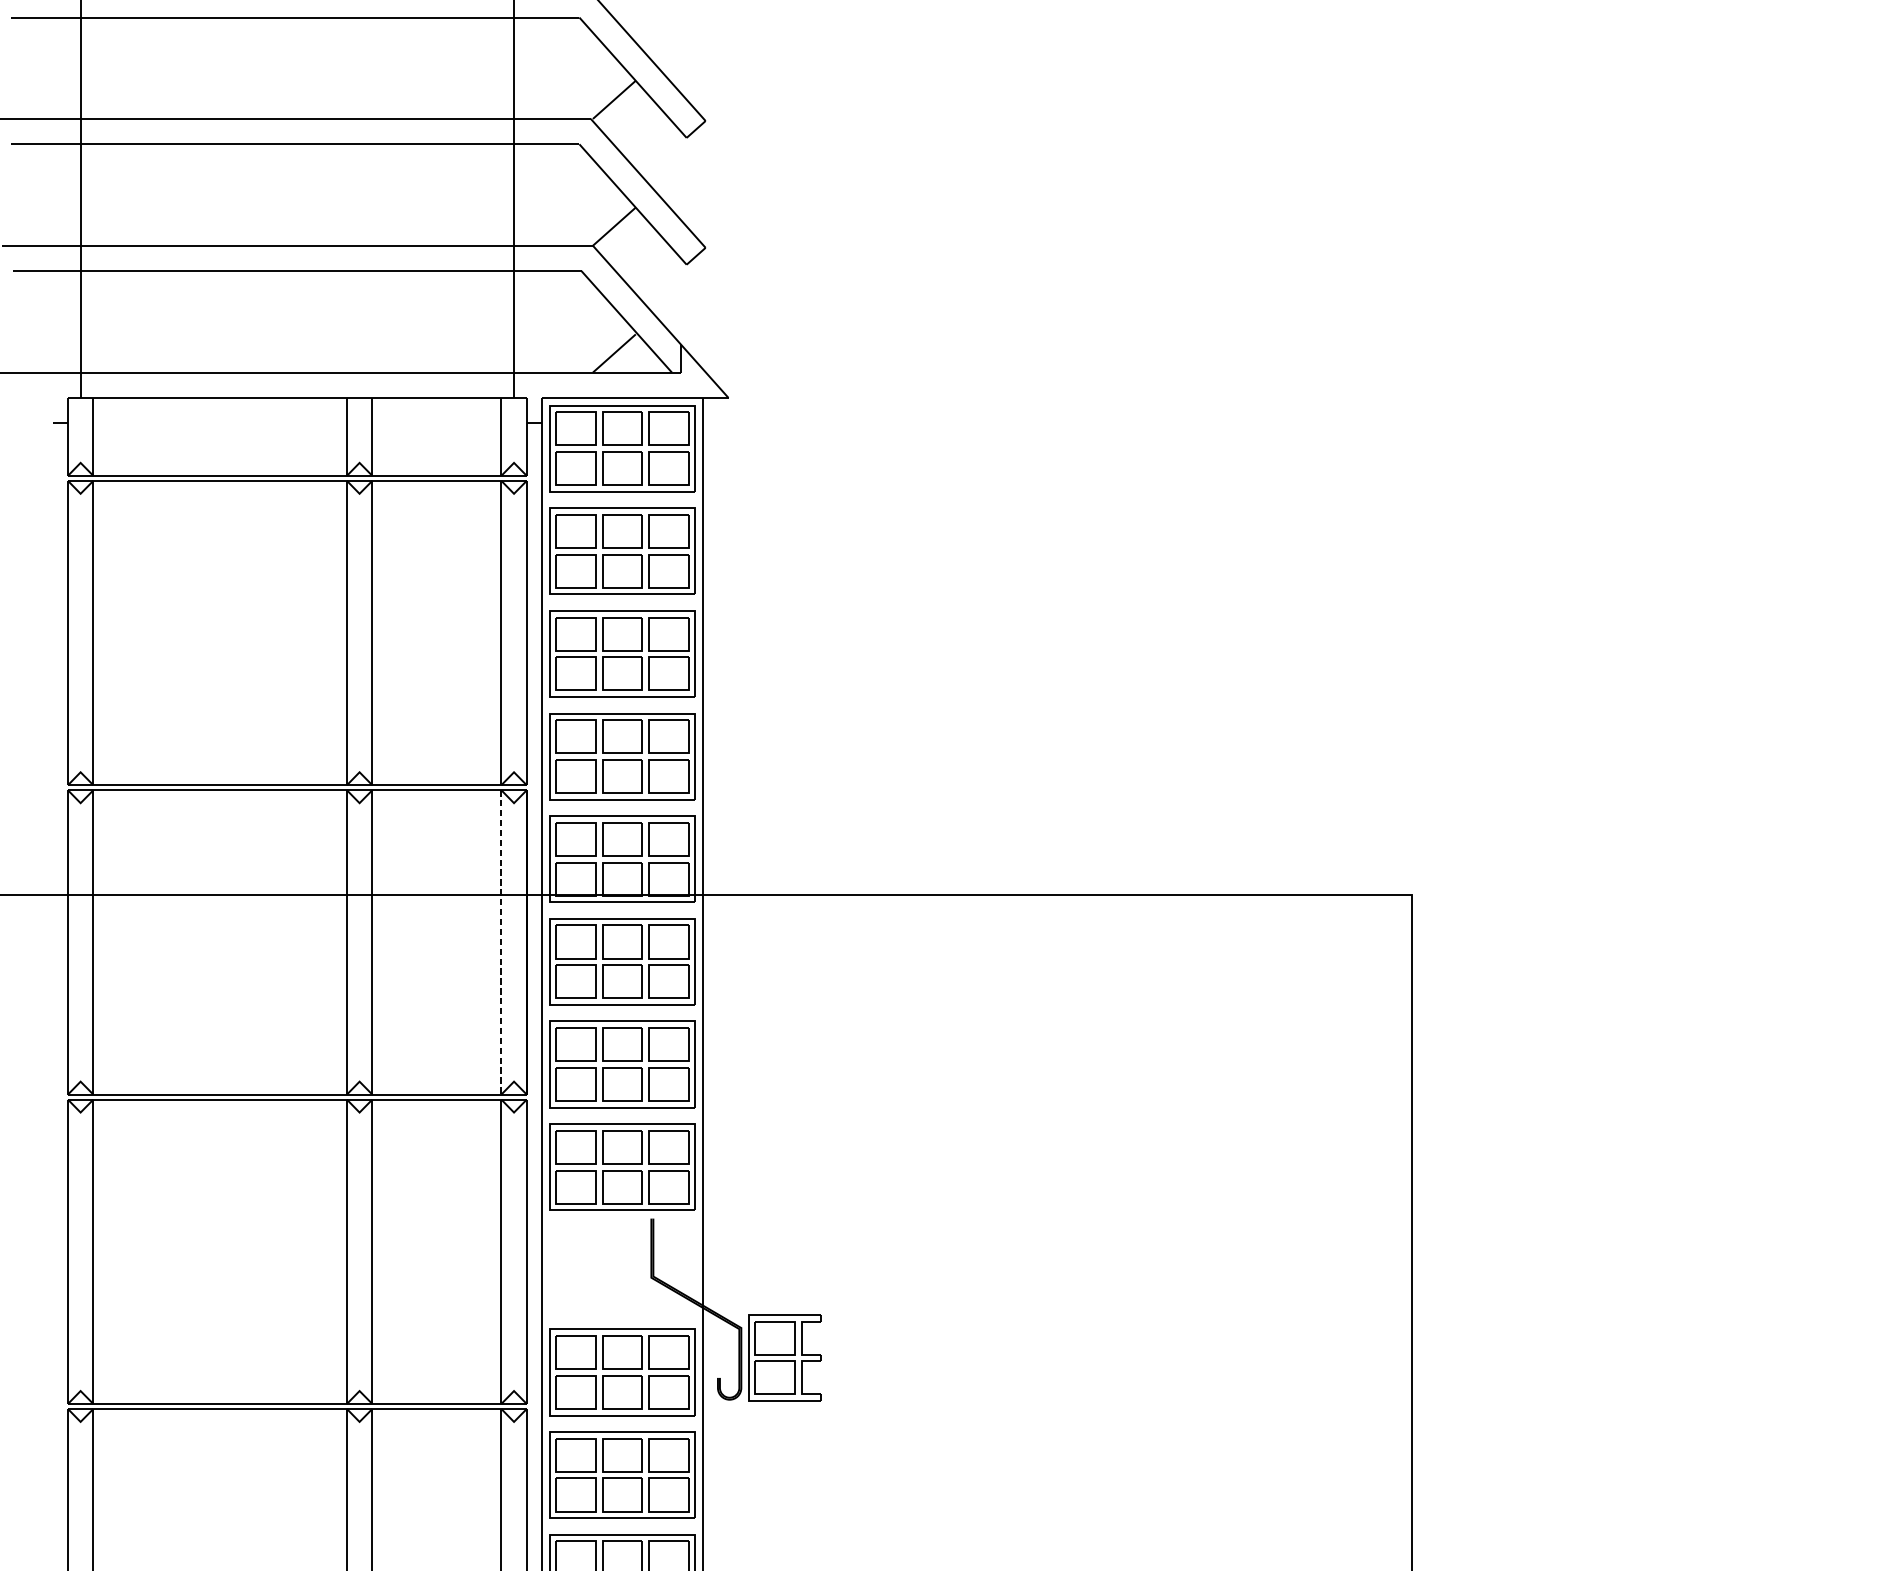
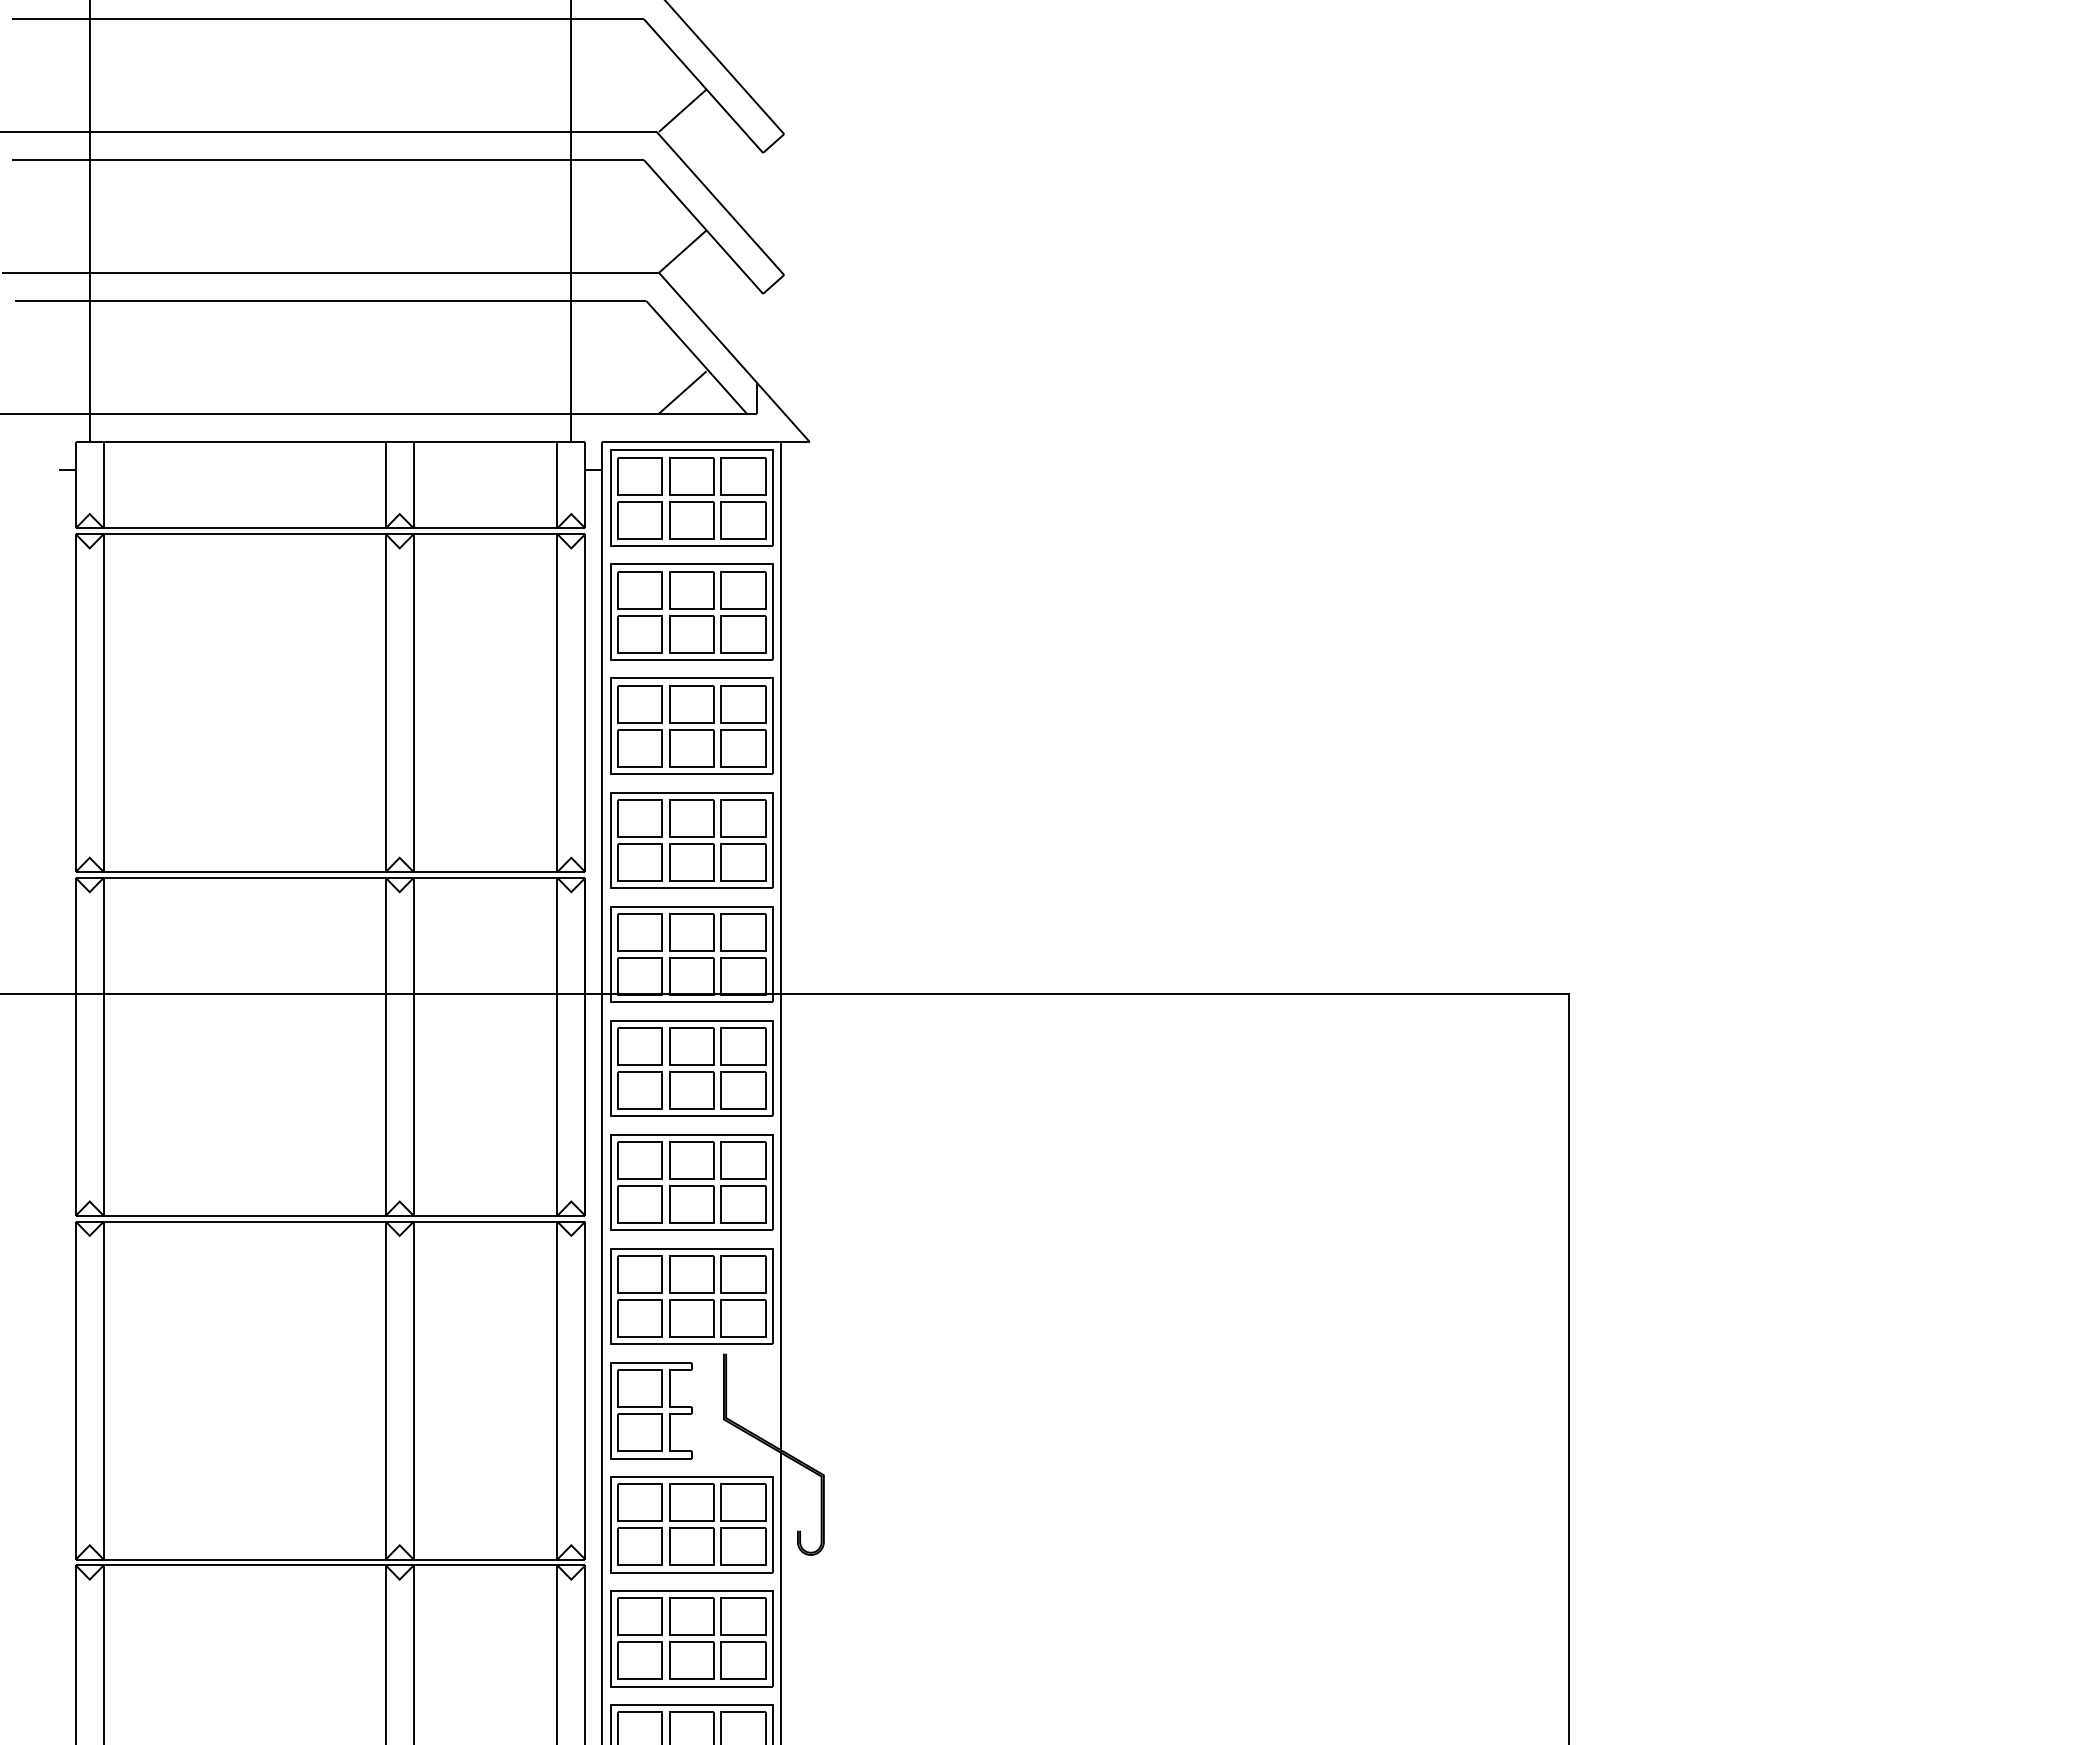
line: (501, 943) -> (557, 1047), dashed -> solid
part: (785, 1357) -> (651, 1410), moved

